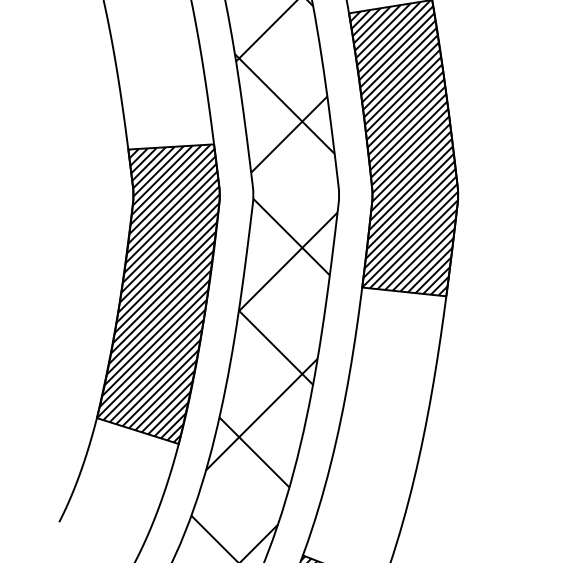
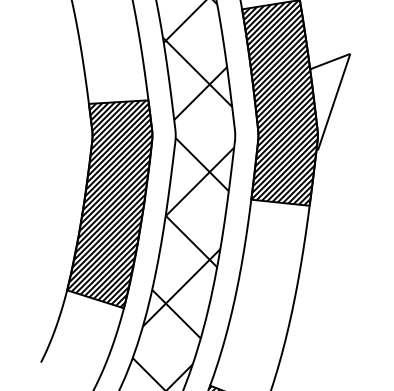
hatch: (476, 146) -> (330, 101), added

